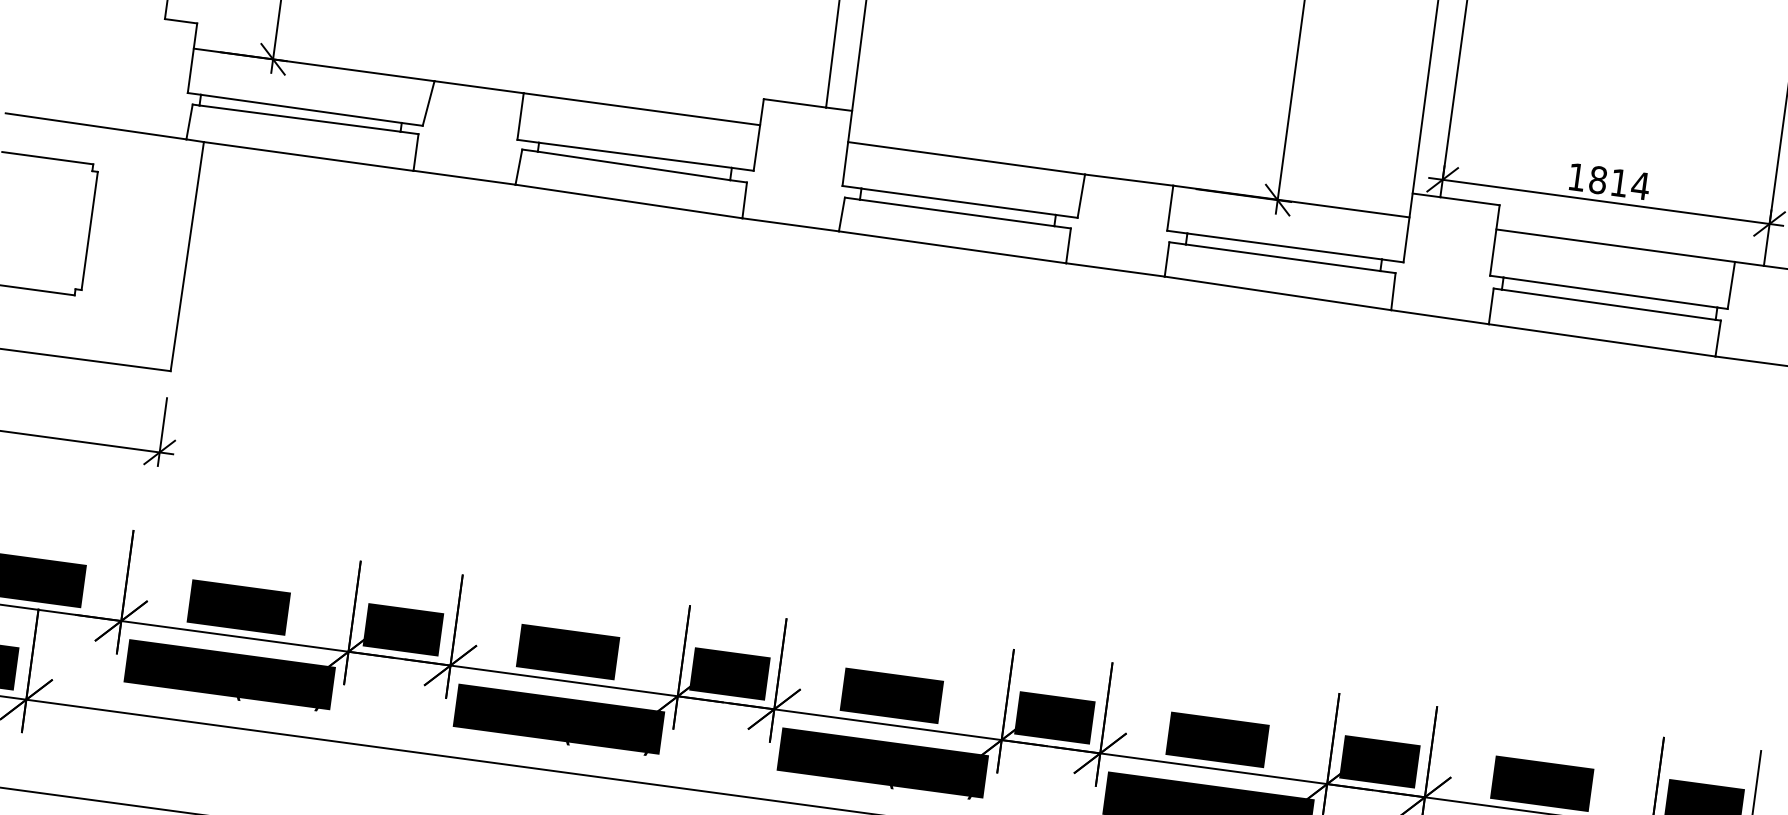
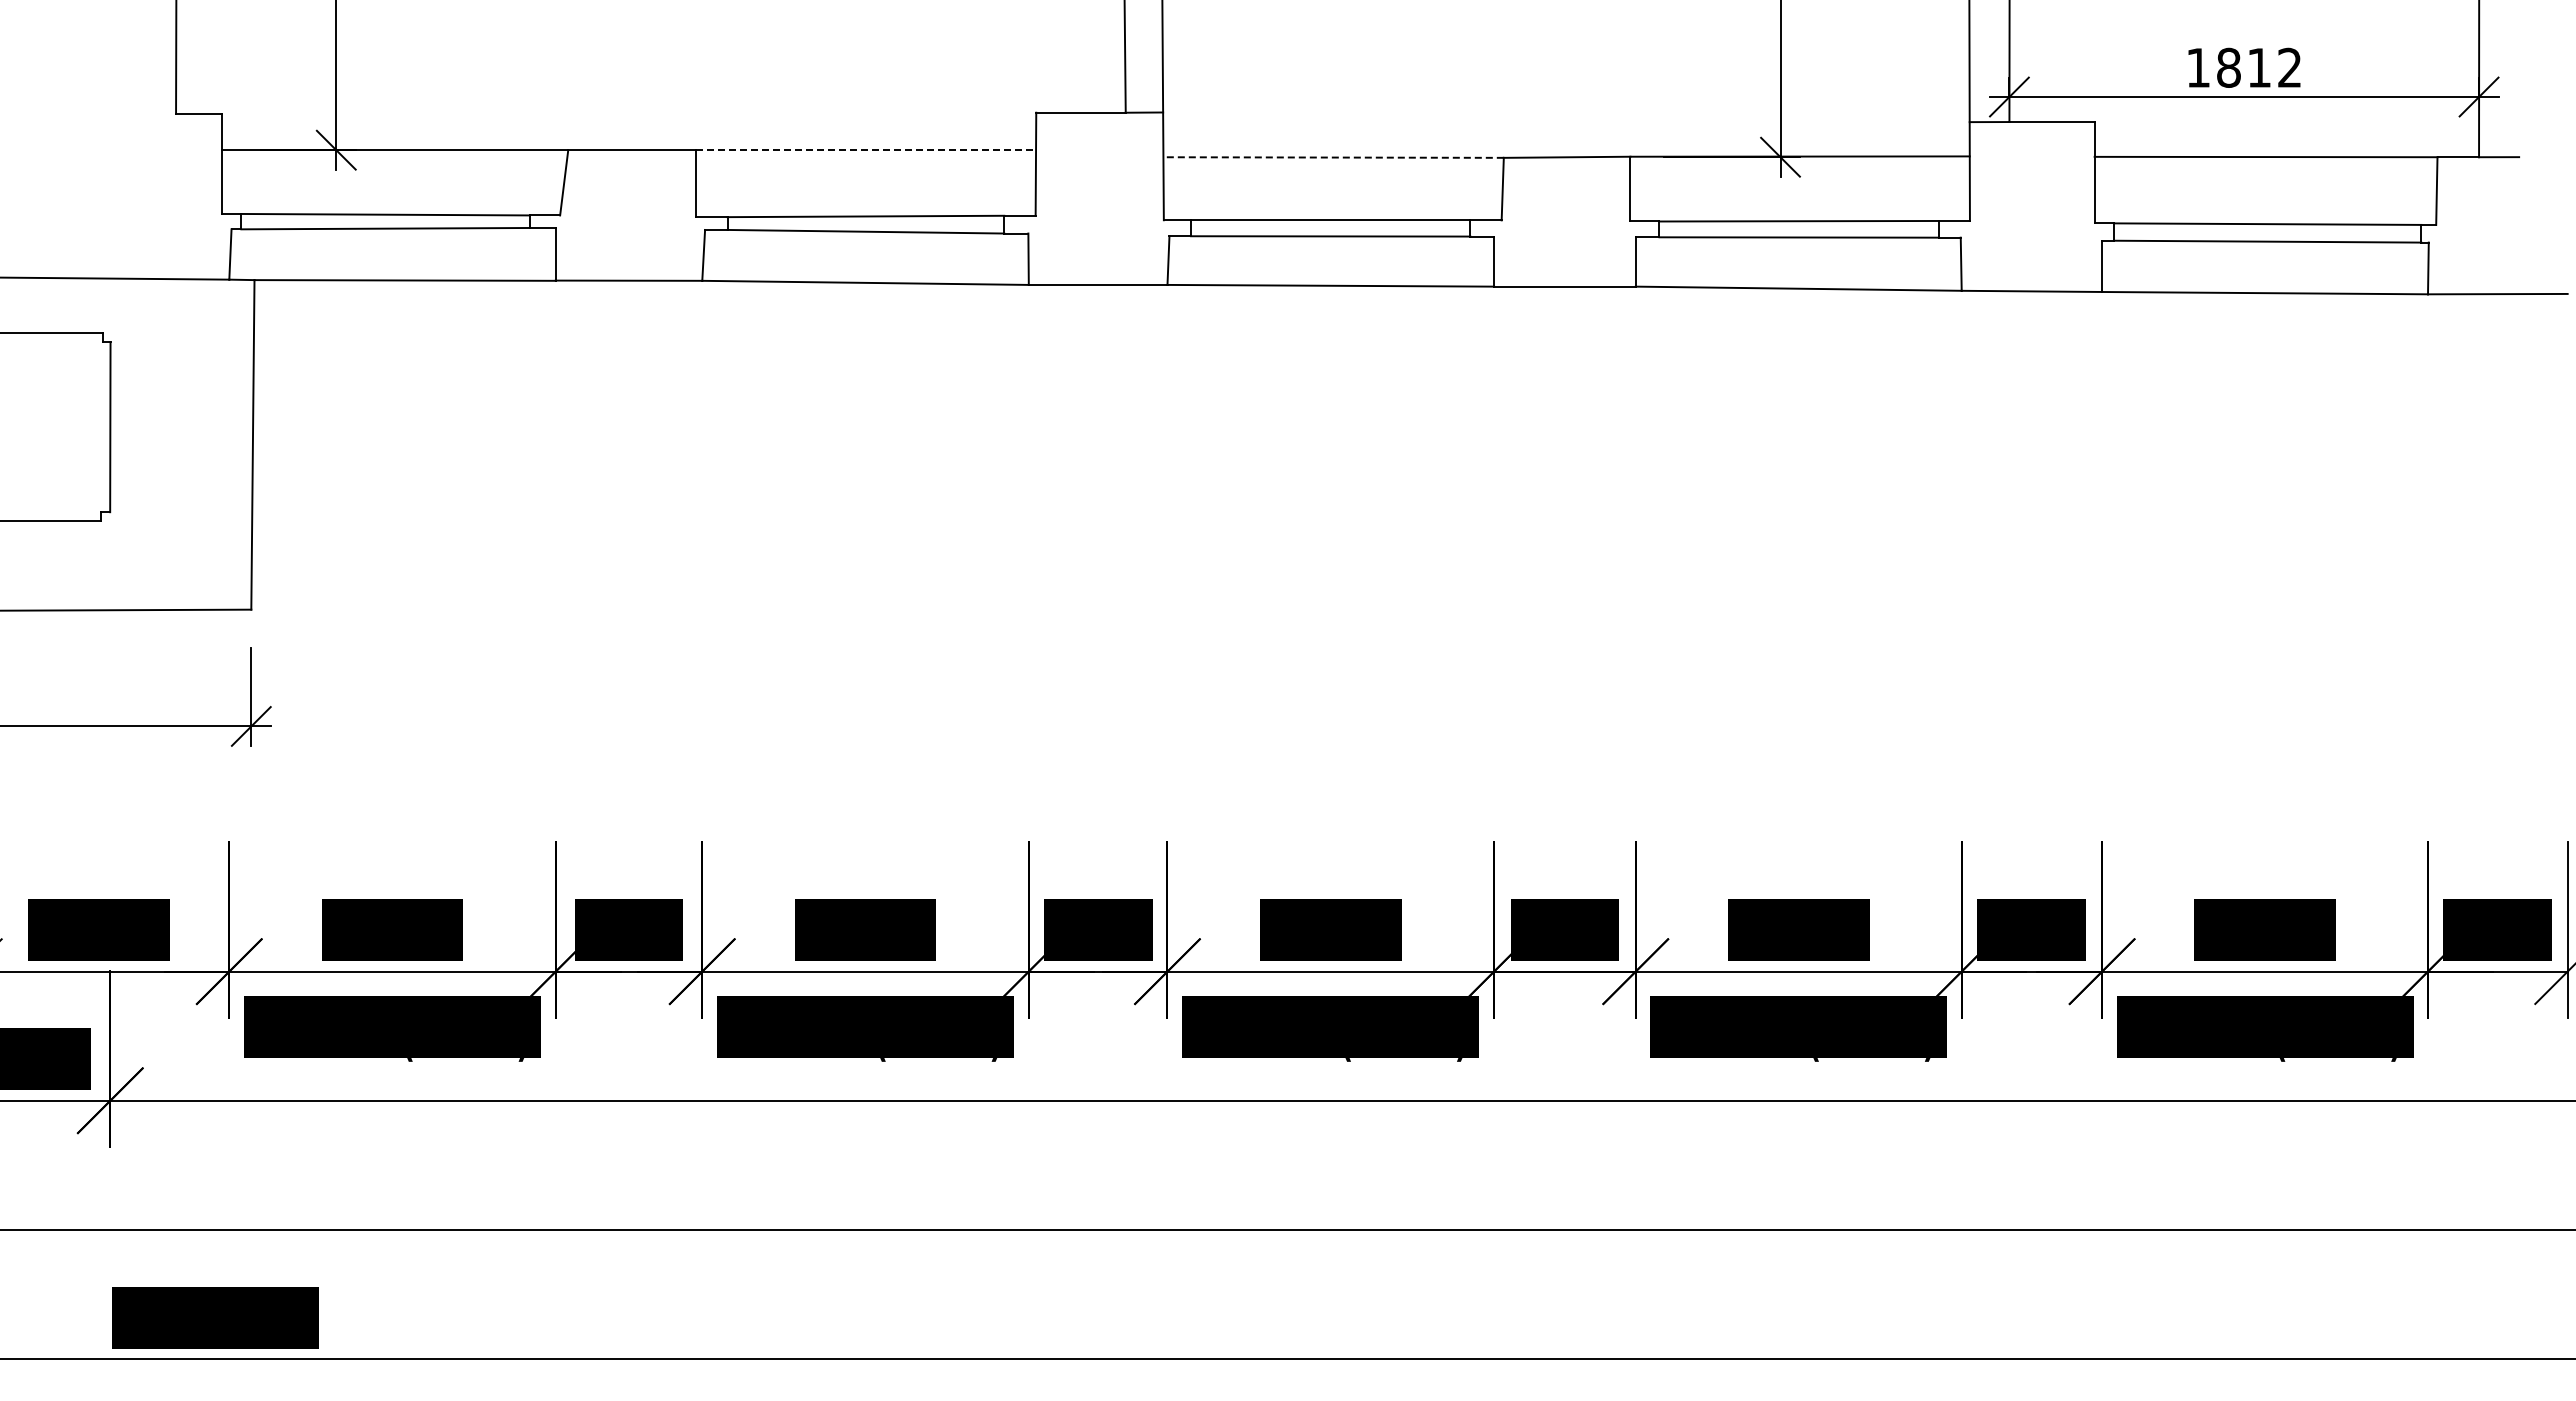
line: (642, 109) -> (866, 150), solid -> dashed
line: (966, 158) -> (1333, 157), solid -> dashed
text: (1640, 185) -> (2289, 67), 1814 -> 1812

